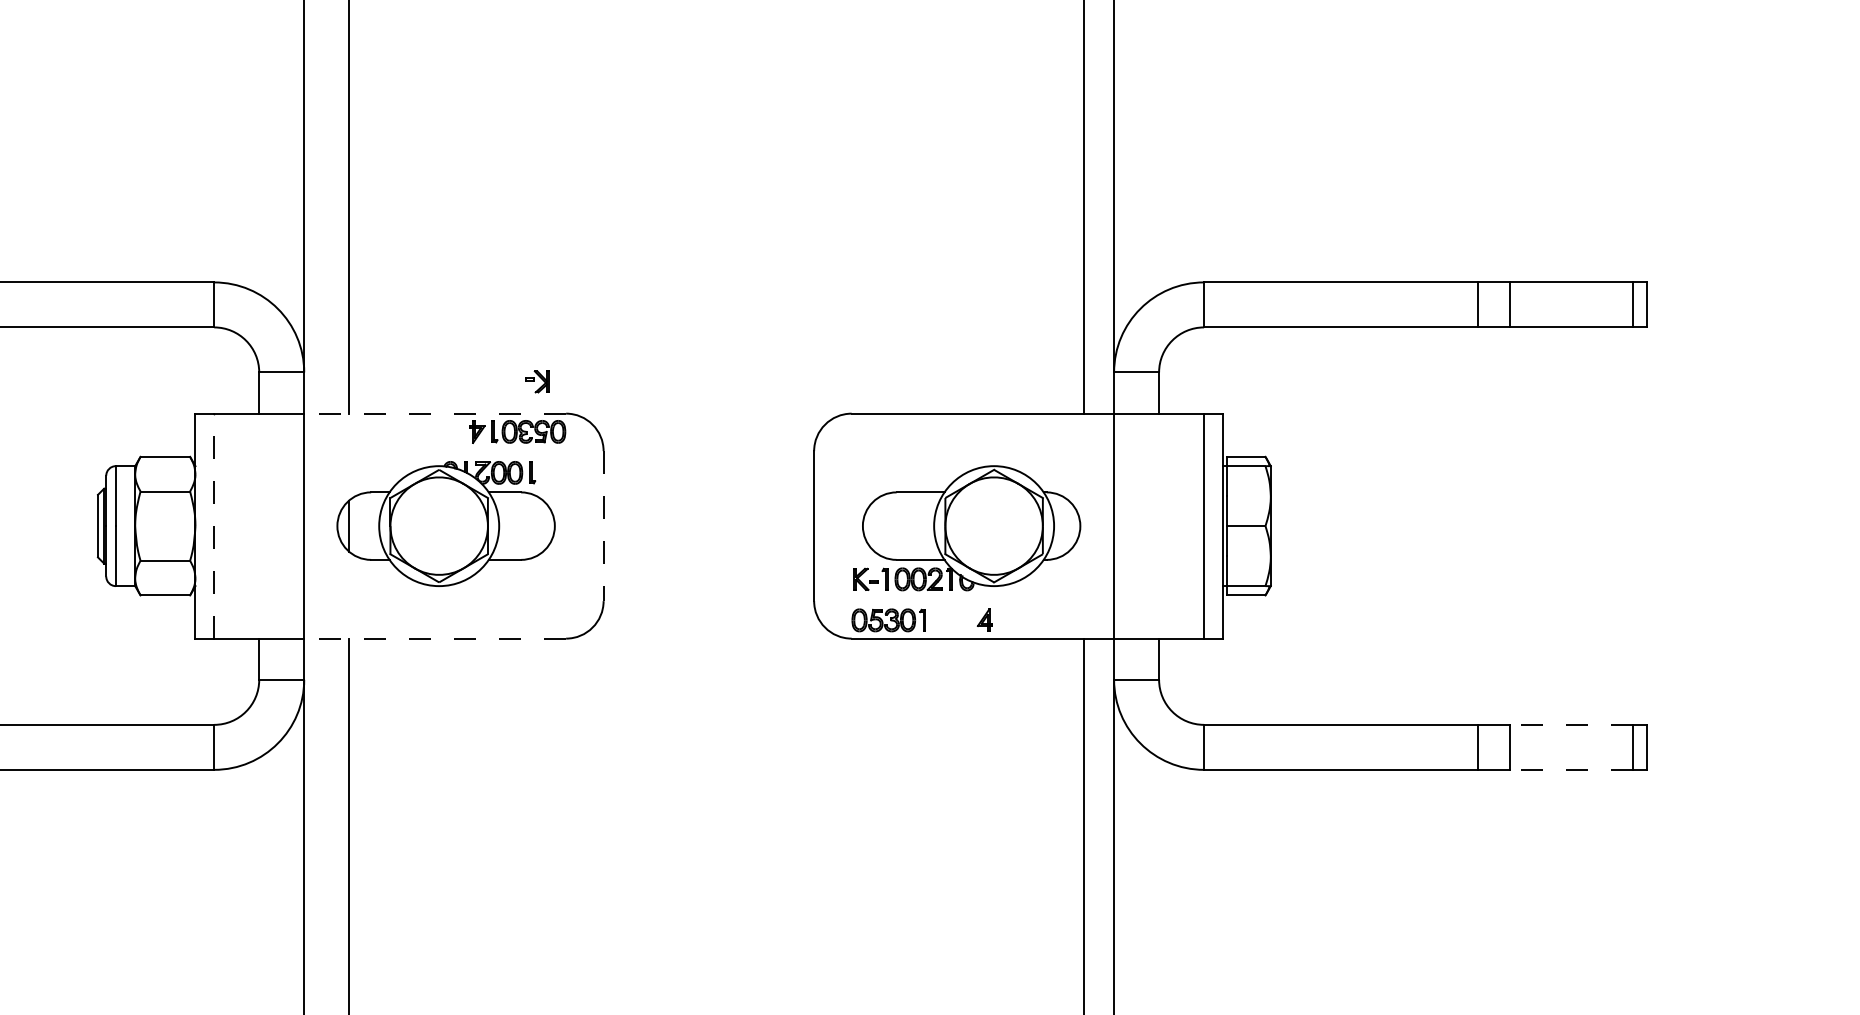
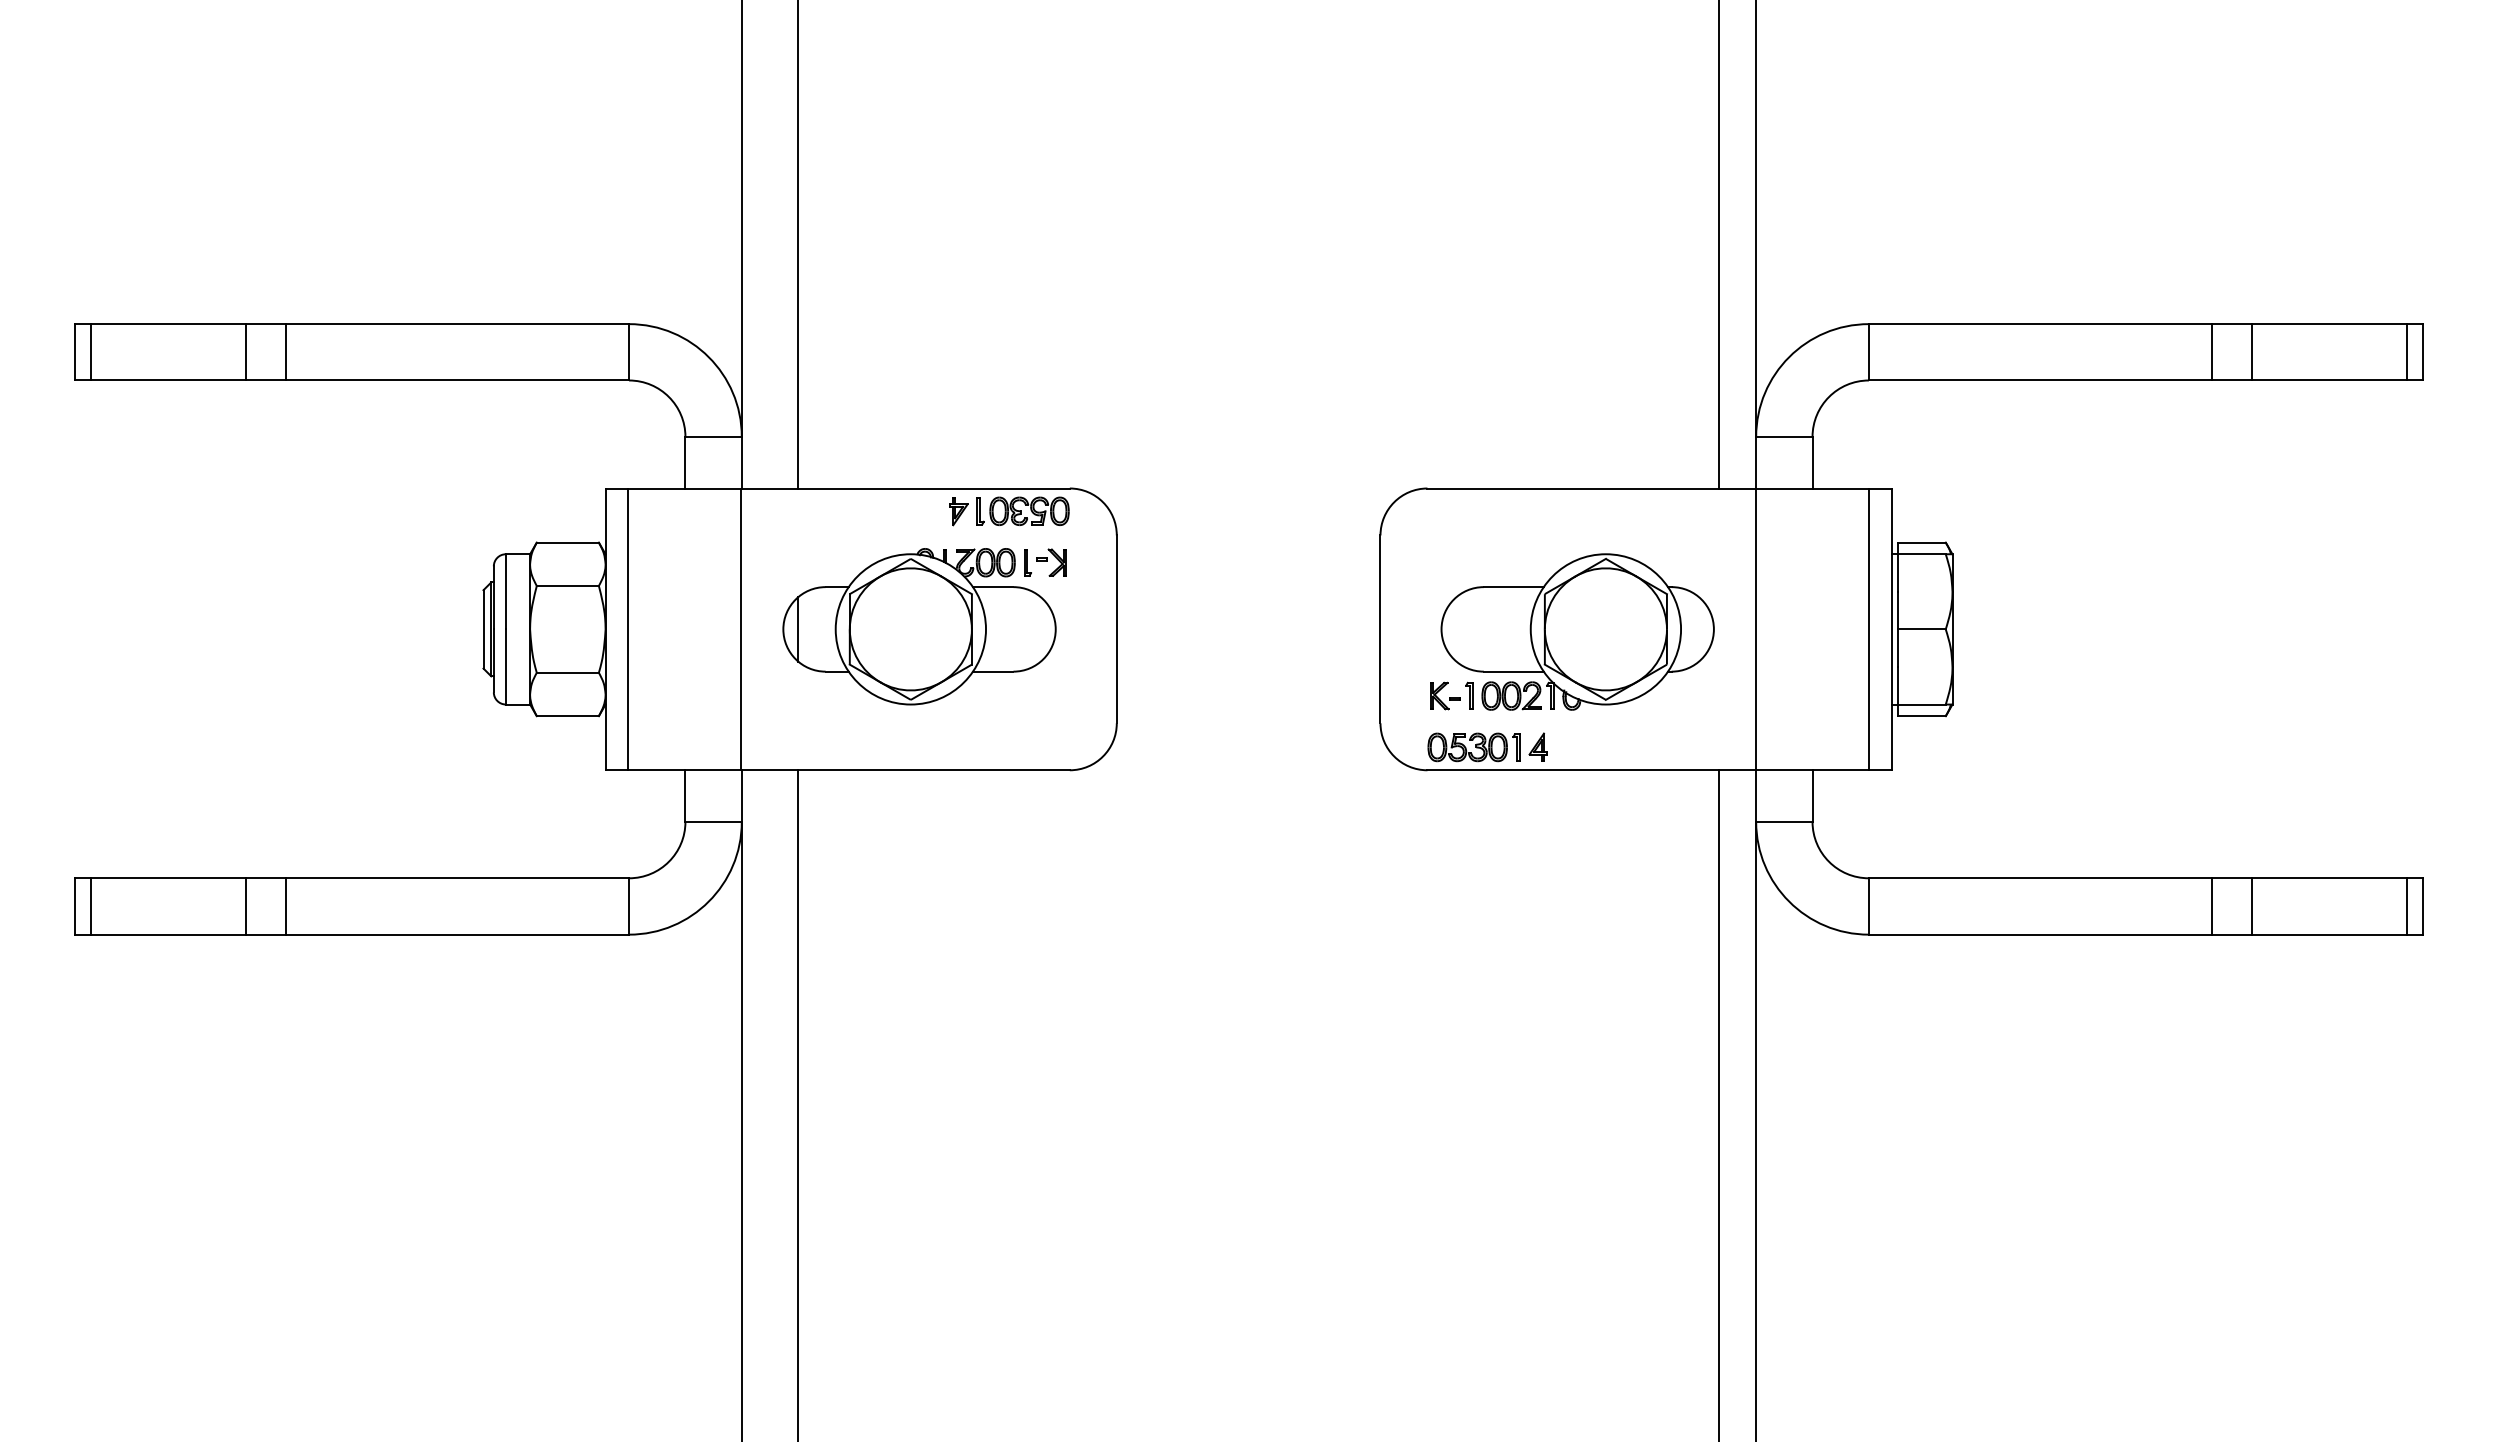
part: (537, 381) -> (1051, 562), moved
line: (434, 413) -> (904, 488), dashed -> solid
line: (213, 526) -> (628, 629), dashed -> solid
line: (603, 526) -> (1116, 629), dashed -> solid
part: (984, 619) -> (1537, 746), moved
line: (434, 638) -> (904, 770), dashed -> solid
line: (1571, 725) -> (2328, 878), dashed -> solid
line: (1571, 769) -> (2328, 934), dashed -> solid

